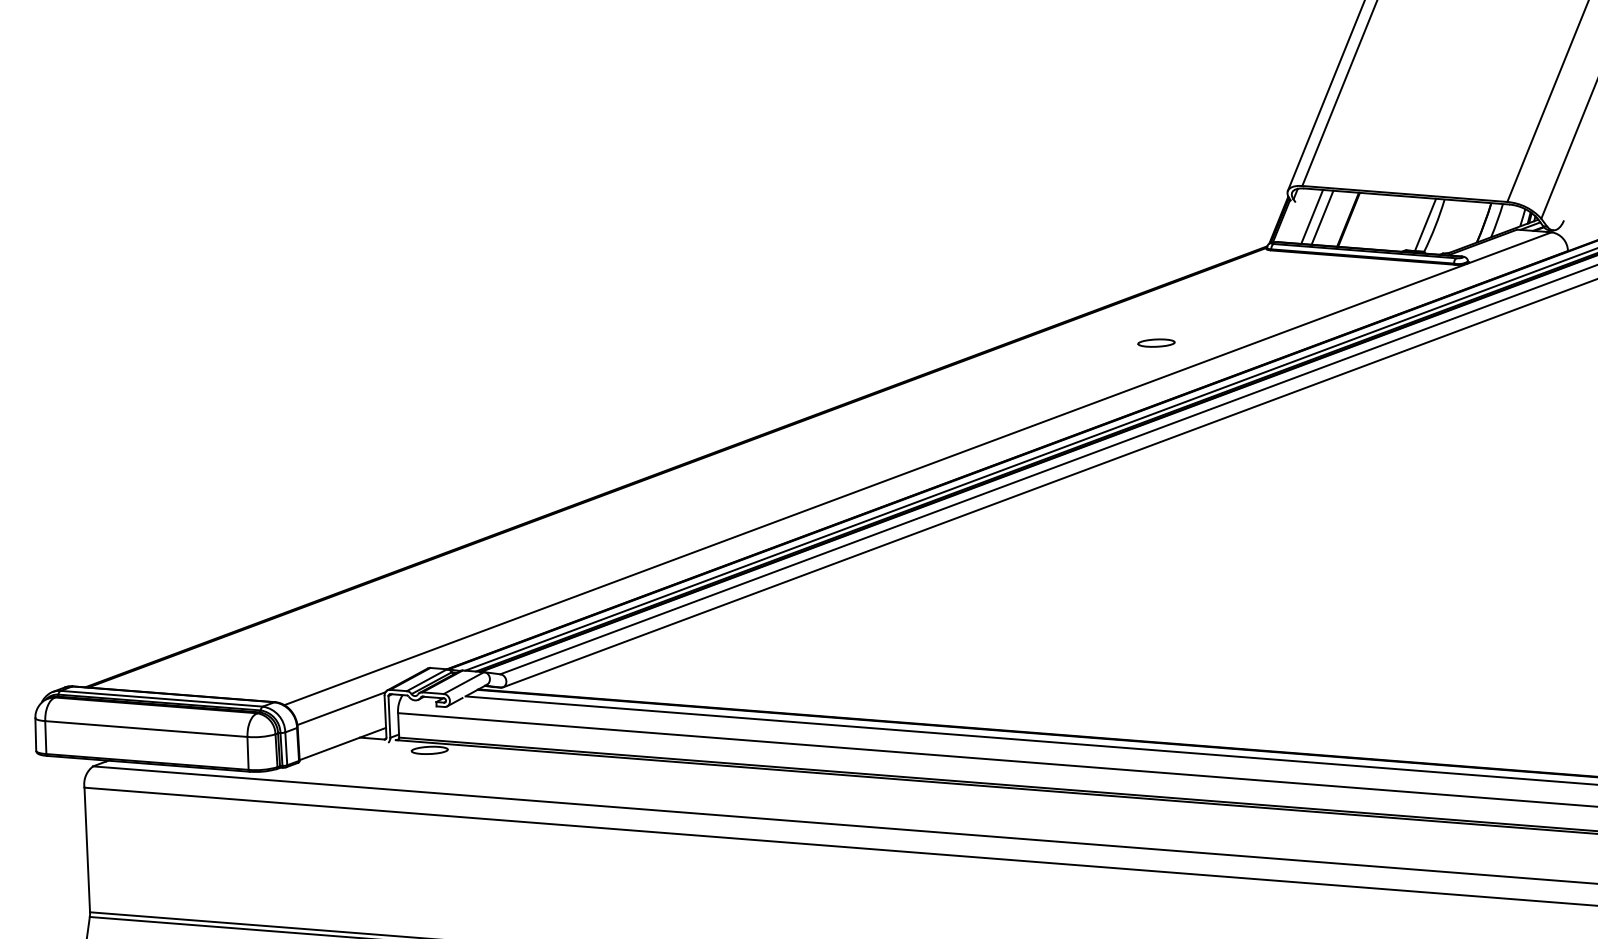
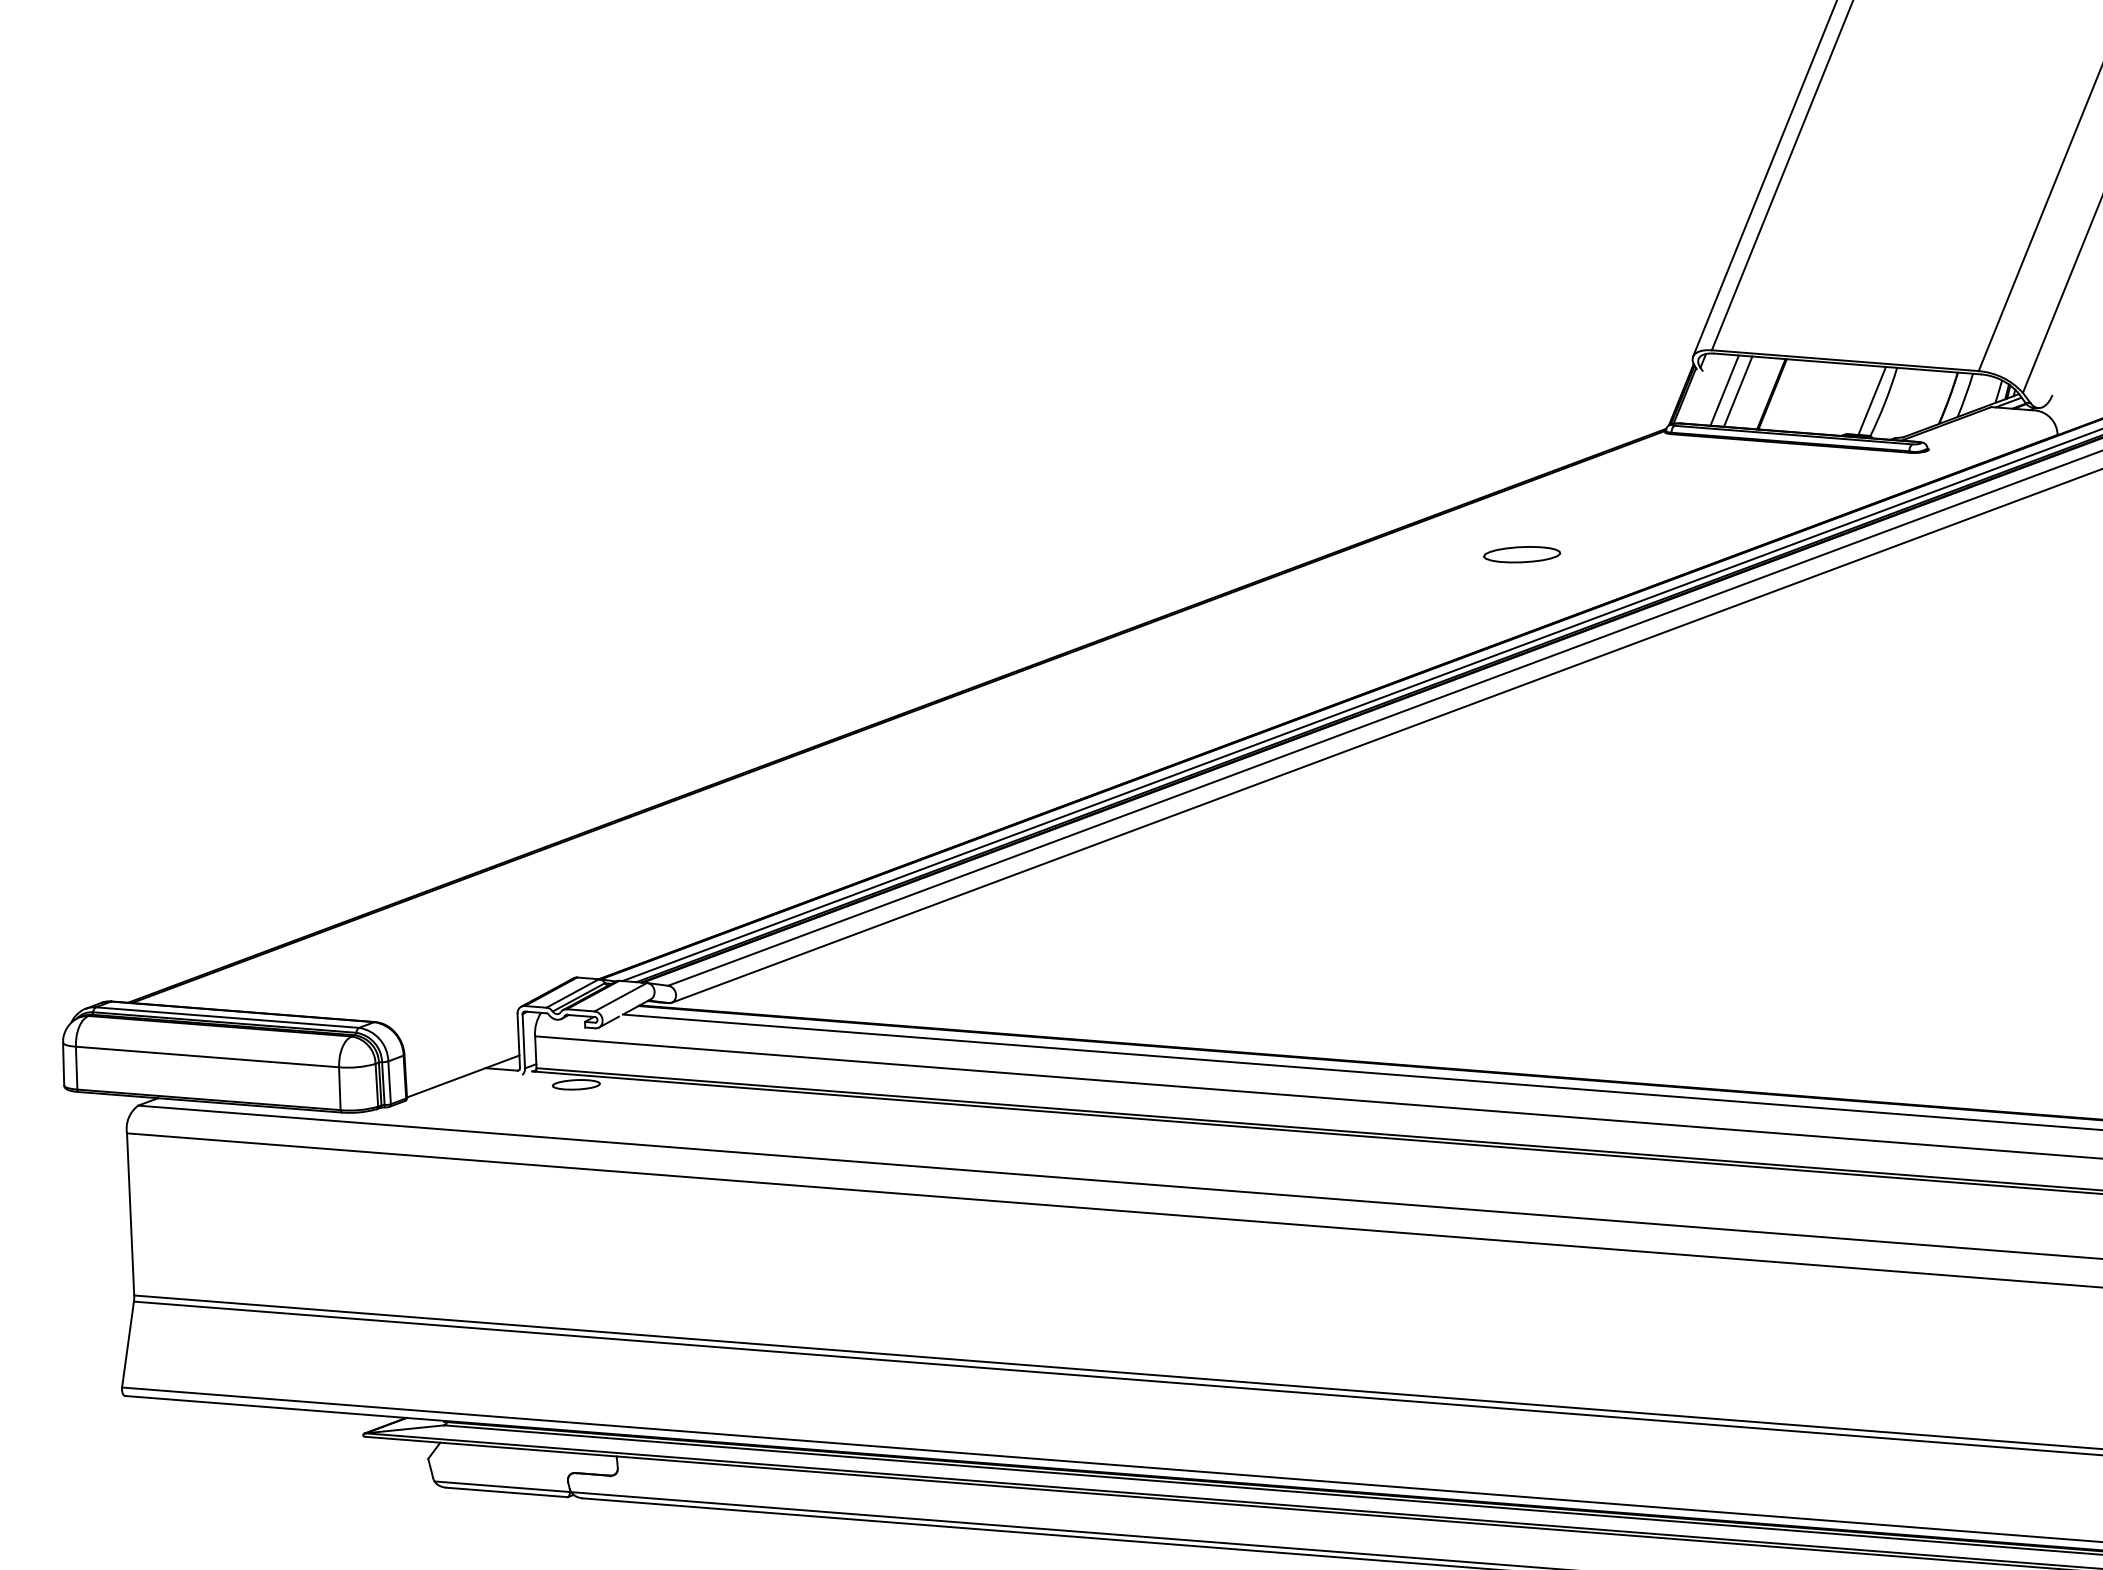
part: (1156, 342) -> (1521, 554), size x1.6
line: (917, 468) -> (1211, 717), removed
line: (341, 708) -> (461, 1030), removed

